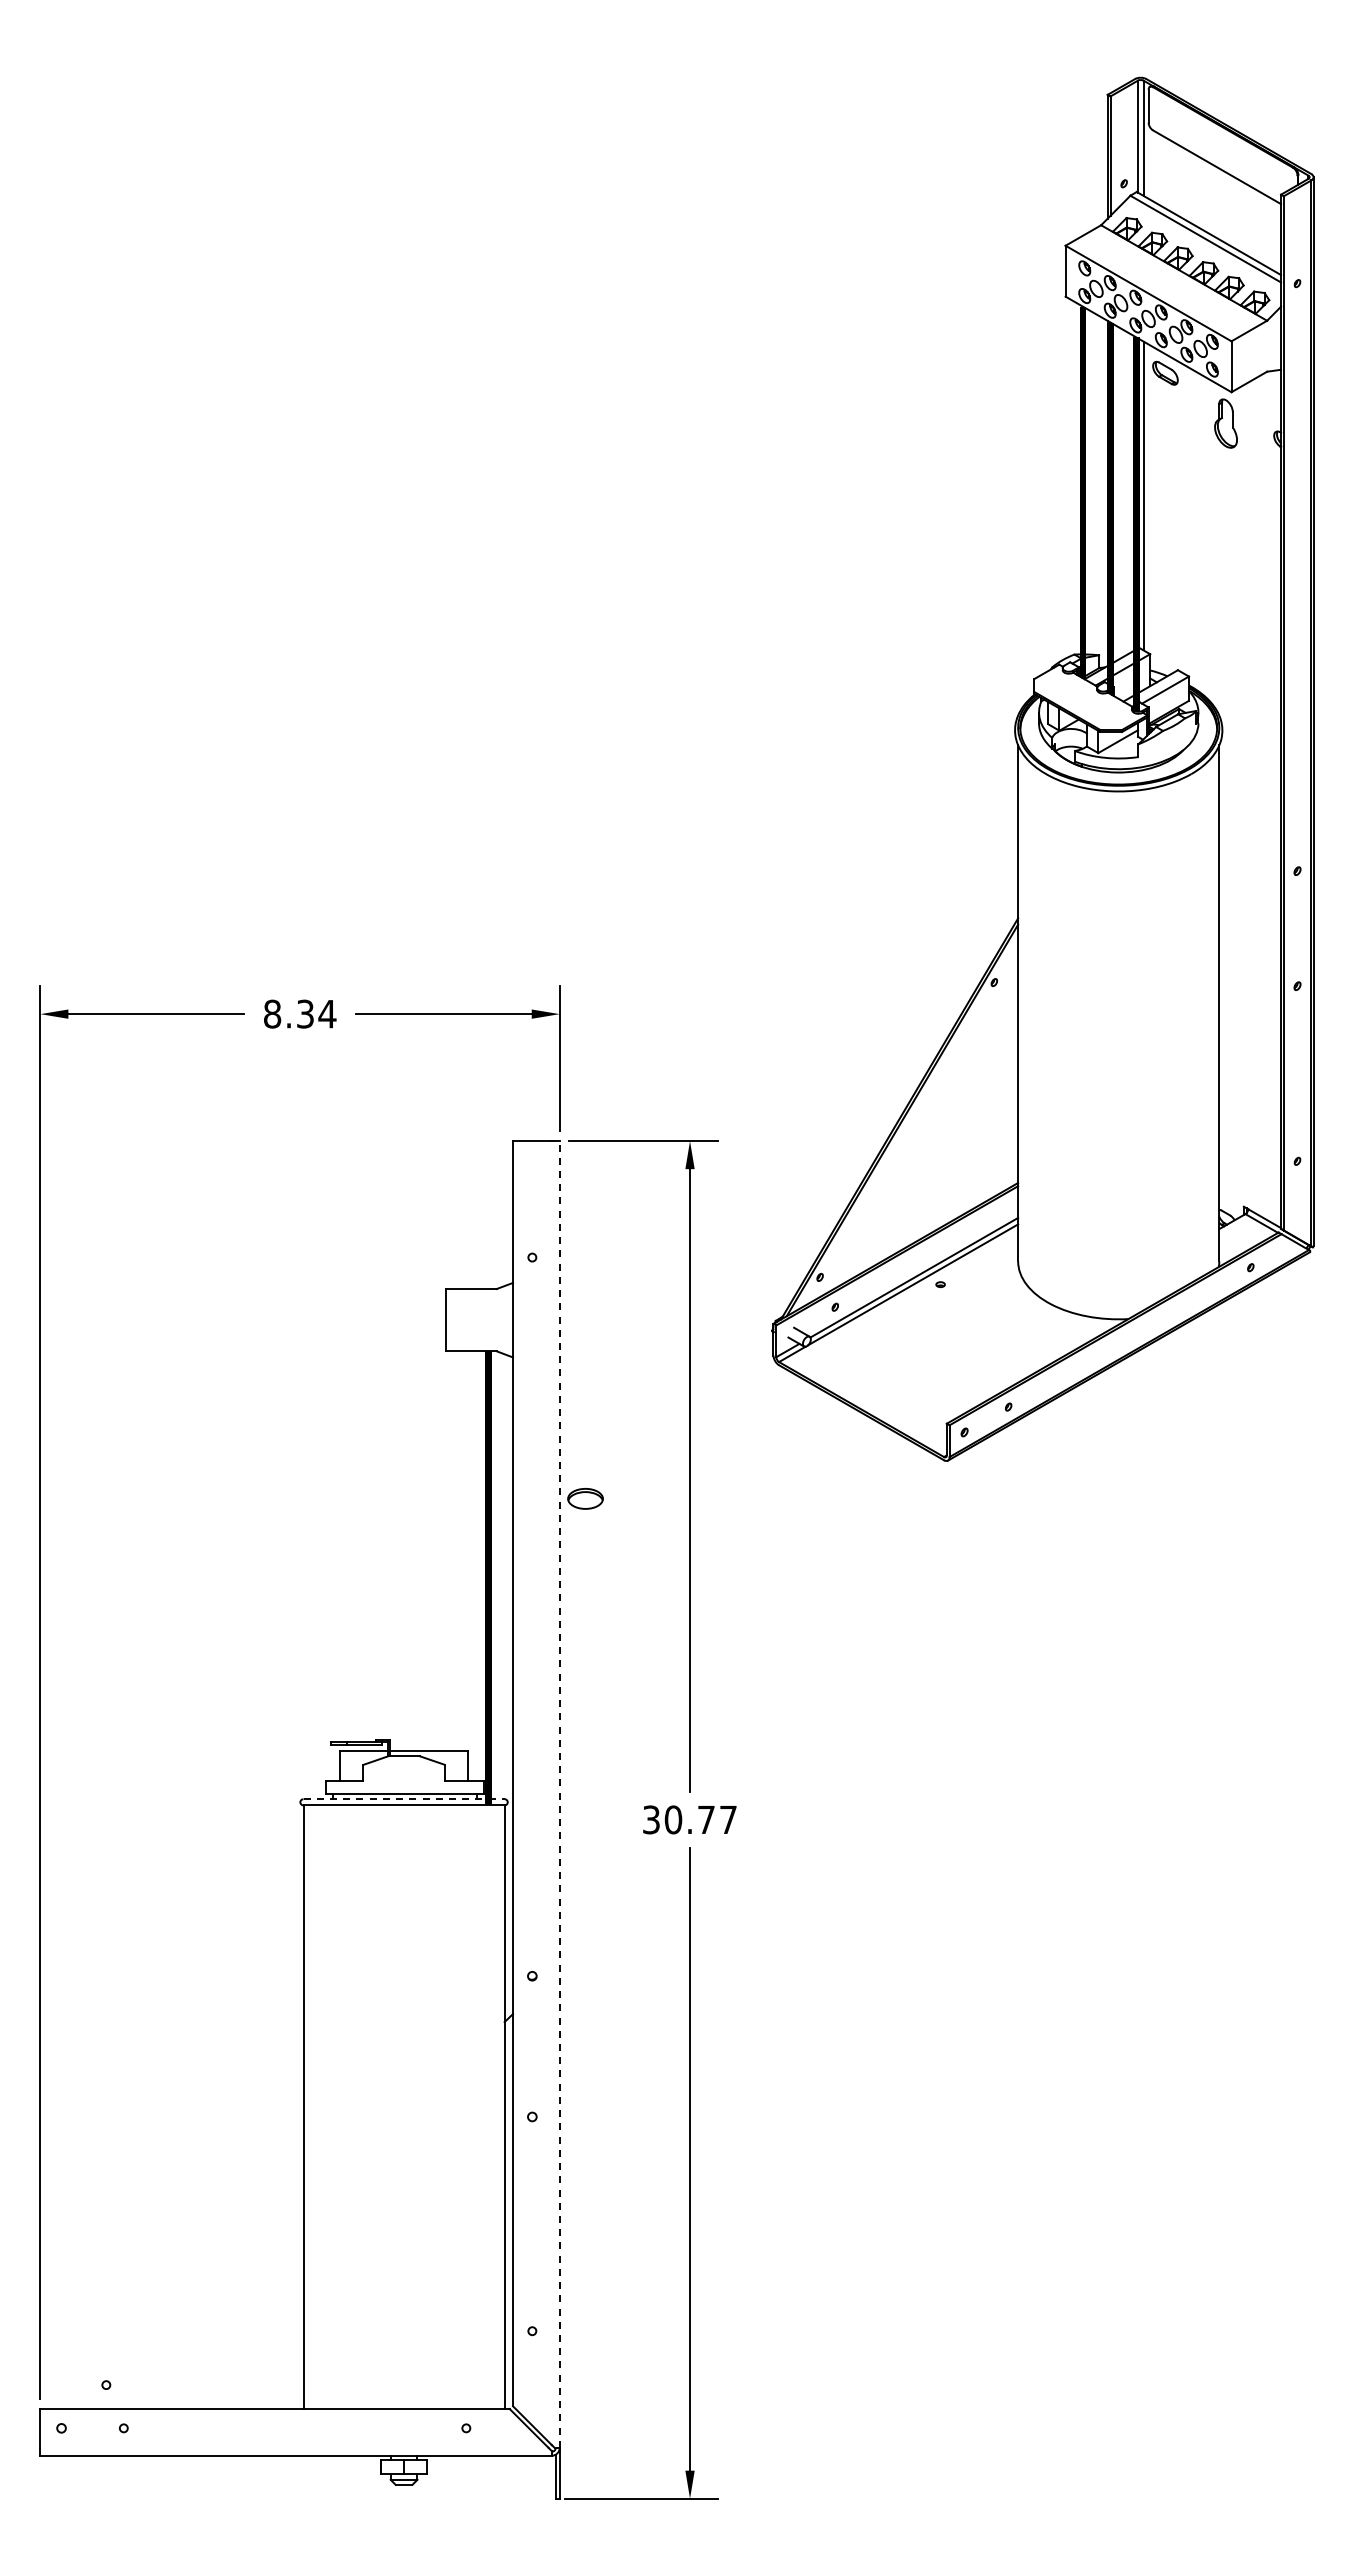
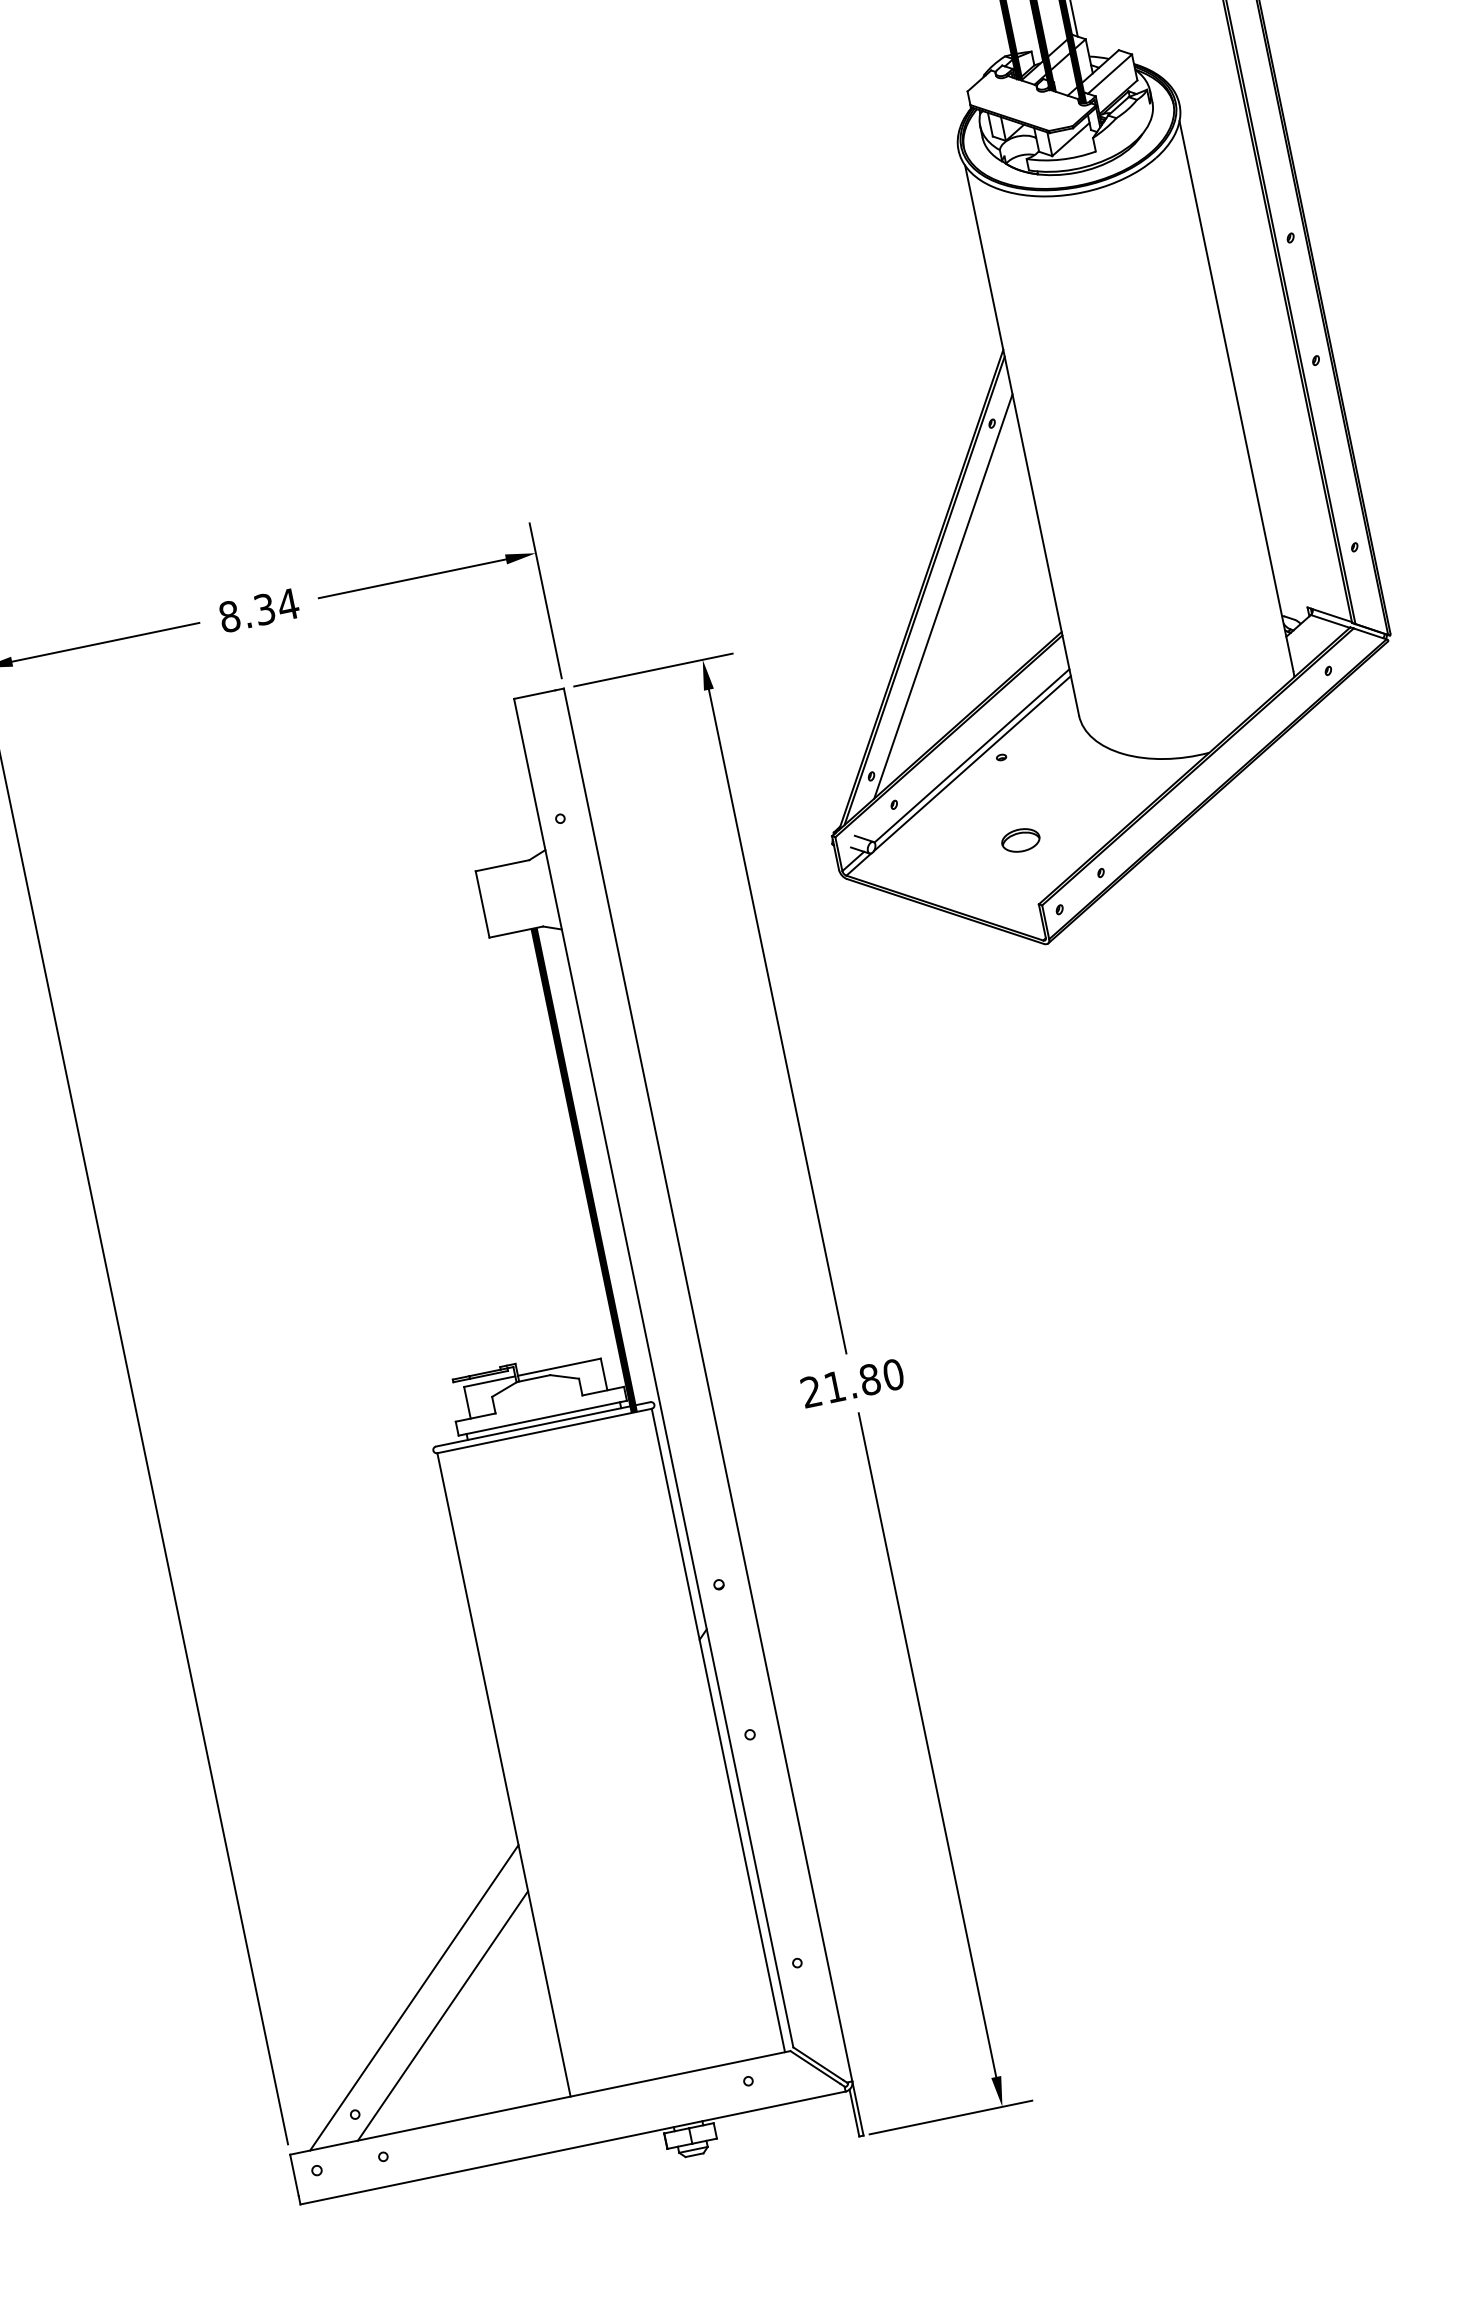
line: (918, 1129) -> (943, 597), added
part: (585, 1498) -> (1020, 840), moved
line: (559, 1793) -> (707, 1384), dashed -> solid
line: (404, 1799) -> (543, 1424), dashed -> solid
text: (690, 1819) -> (852, 1382), 30.77 -> 21.80
line: (181, 2291) -> (414, 1998), added
line: (203, 2312) -> (442, 2015), added

